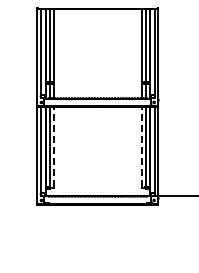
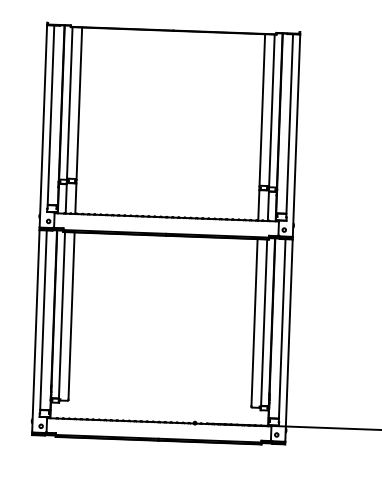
line: (54, 146) -> (72, 314), dashed -> solid
line: (141, 146) -> (254, 321), dashed -> solid

